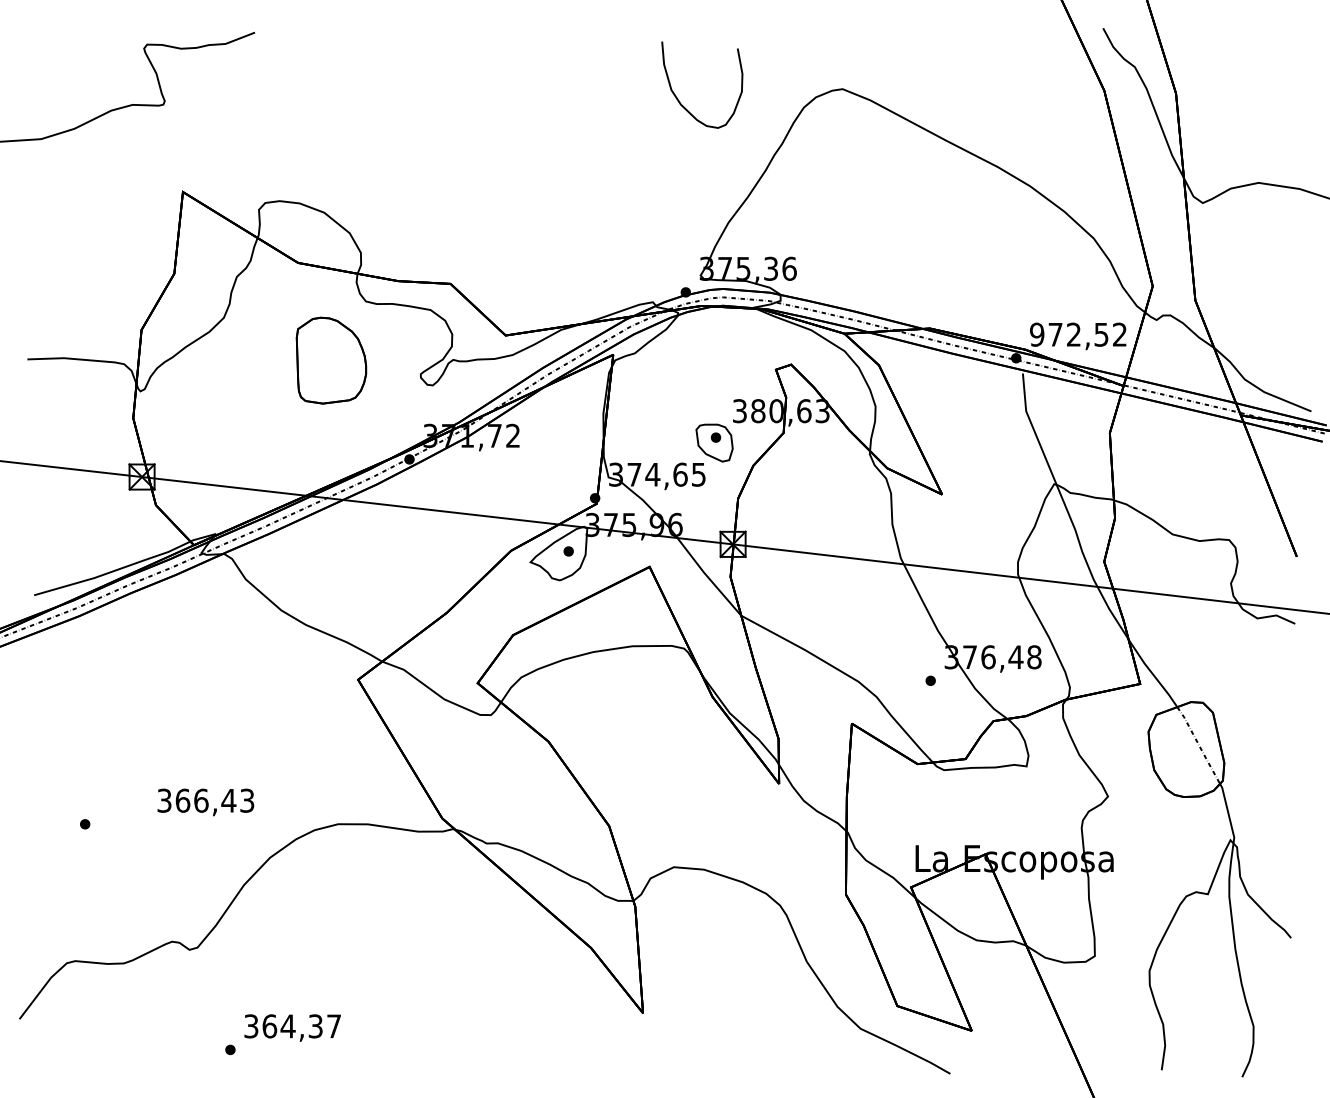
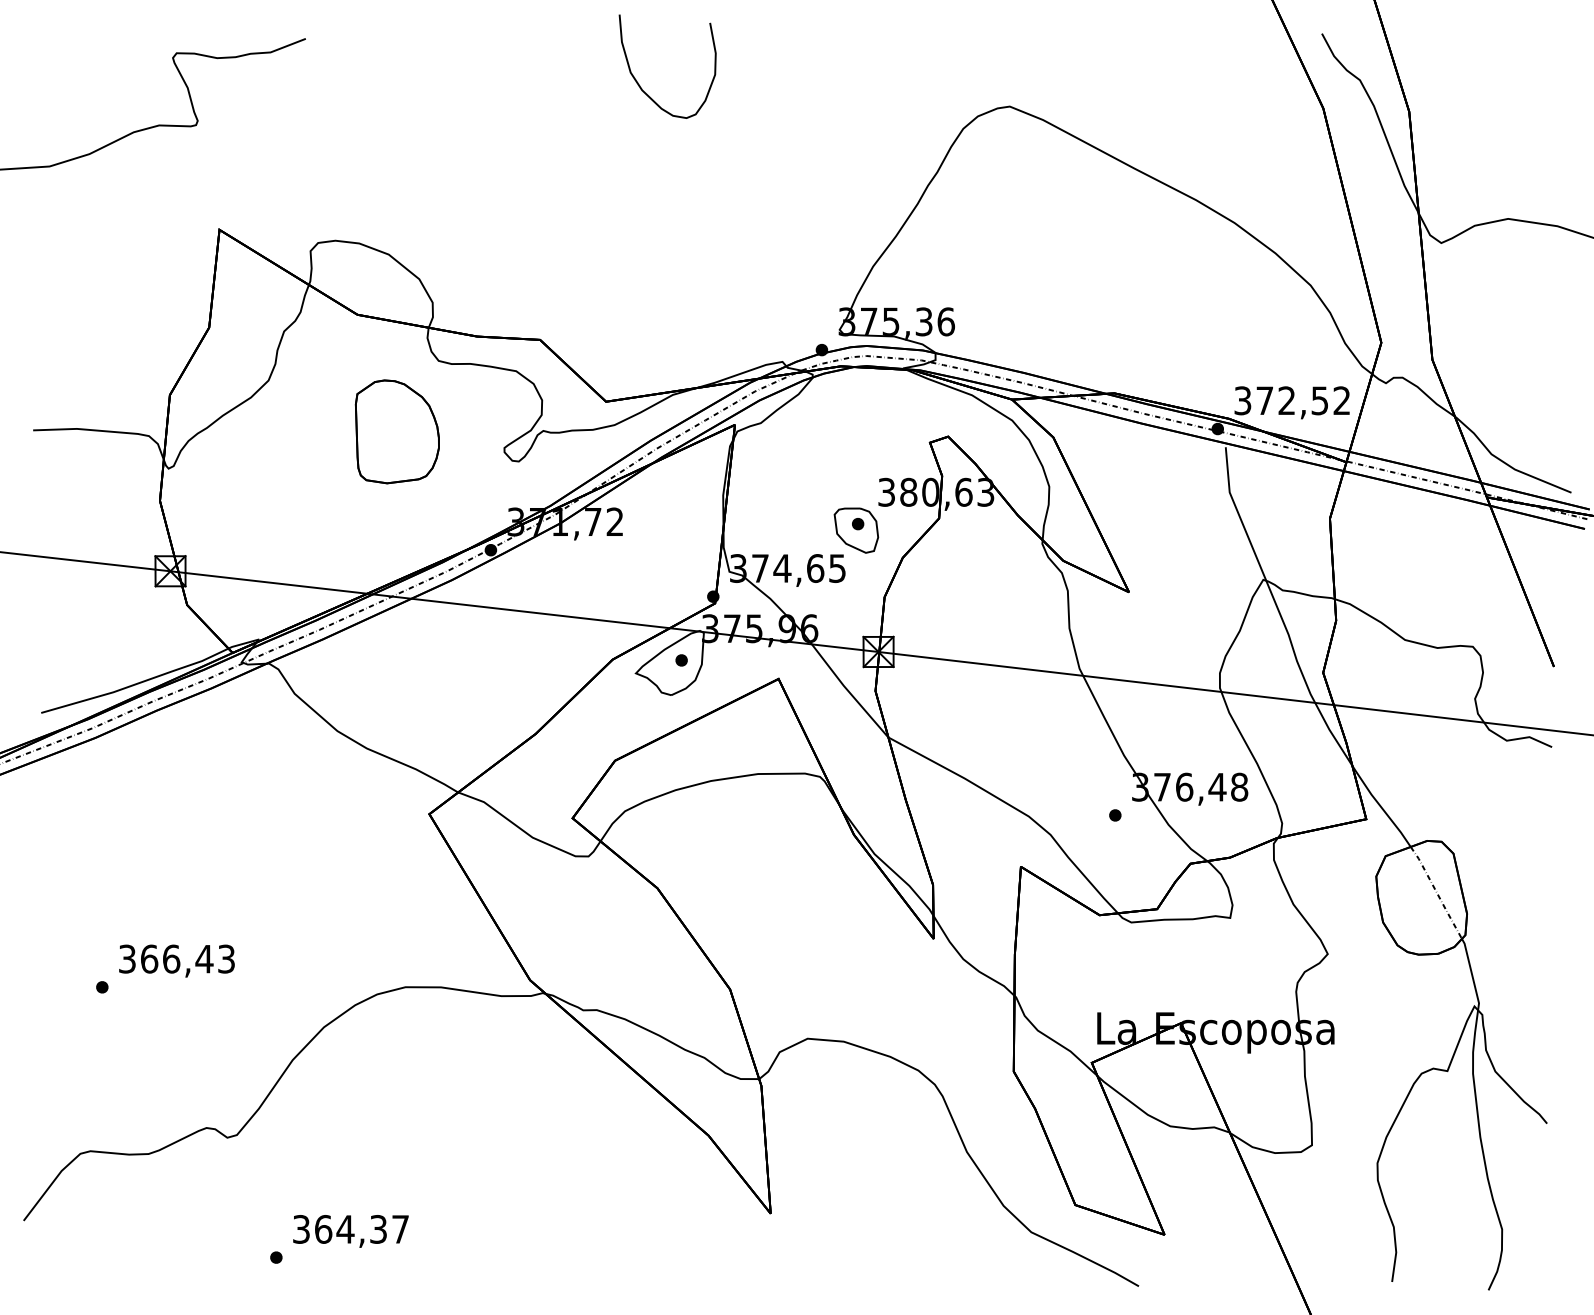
curve: (679, 100) -> (640, 85), moved
text: (1036, 334) -> (1242, 400), 972,52 -> 372,52
text: (205, 801) -> (176, 960), moved

